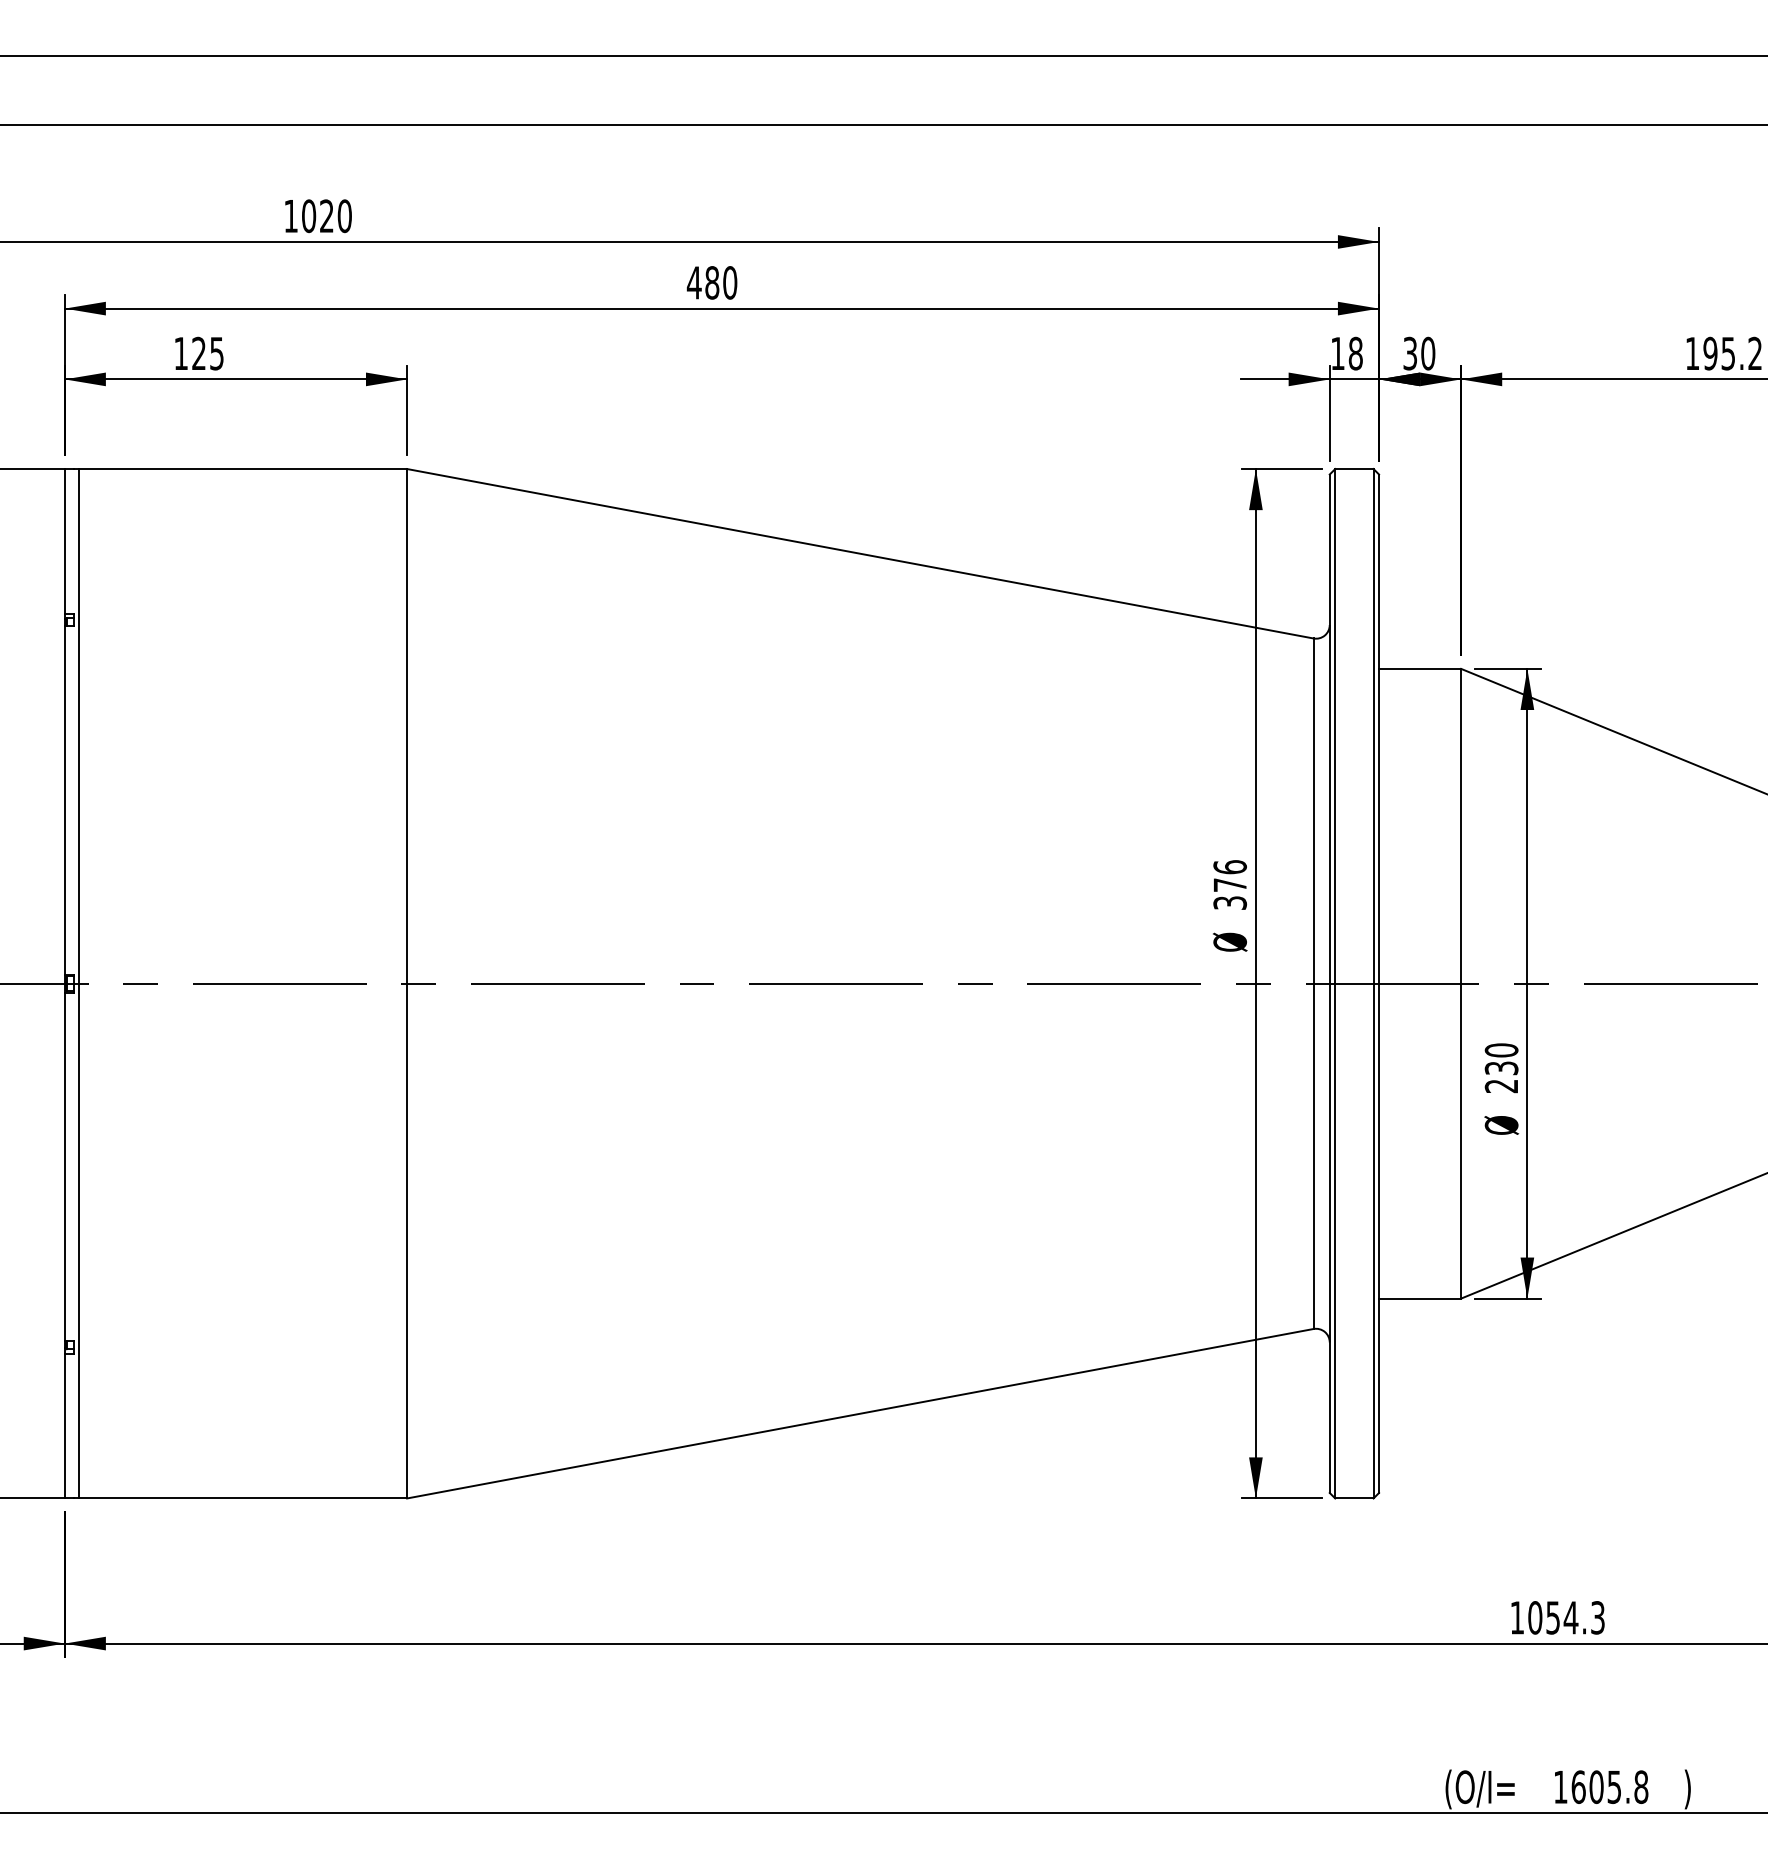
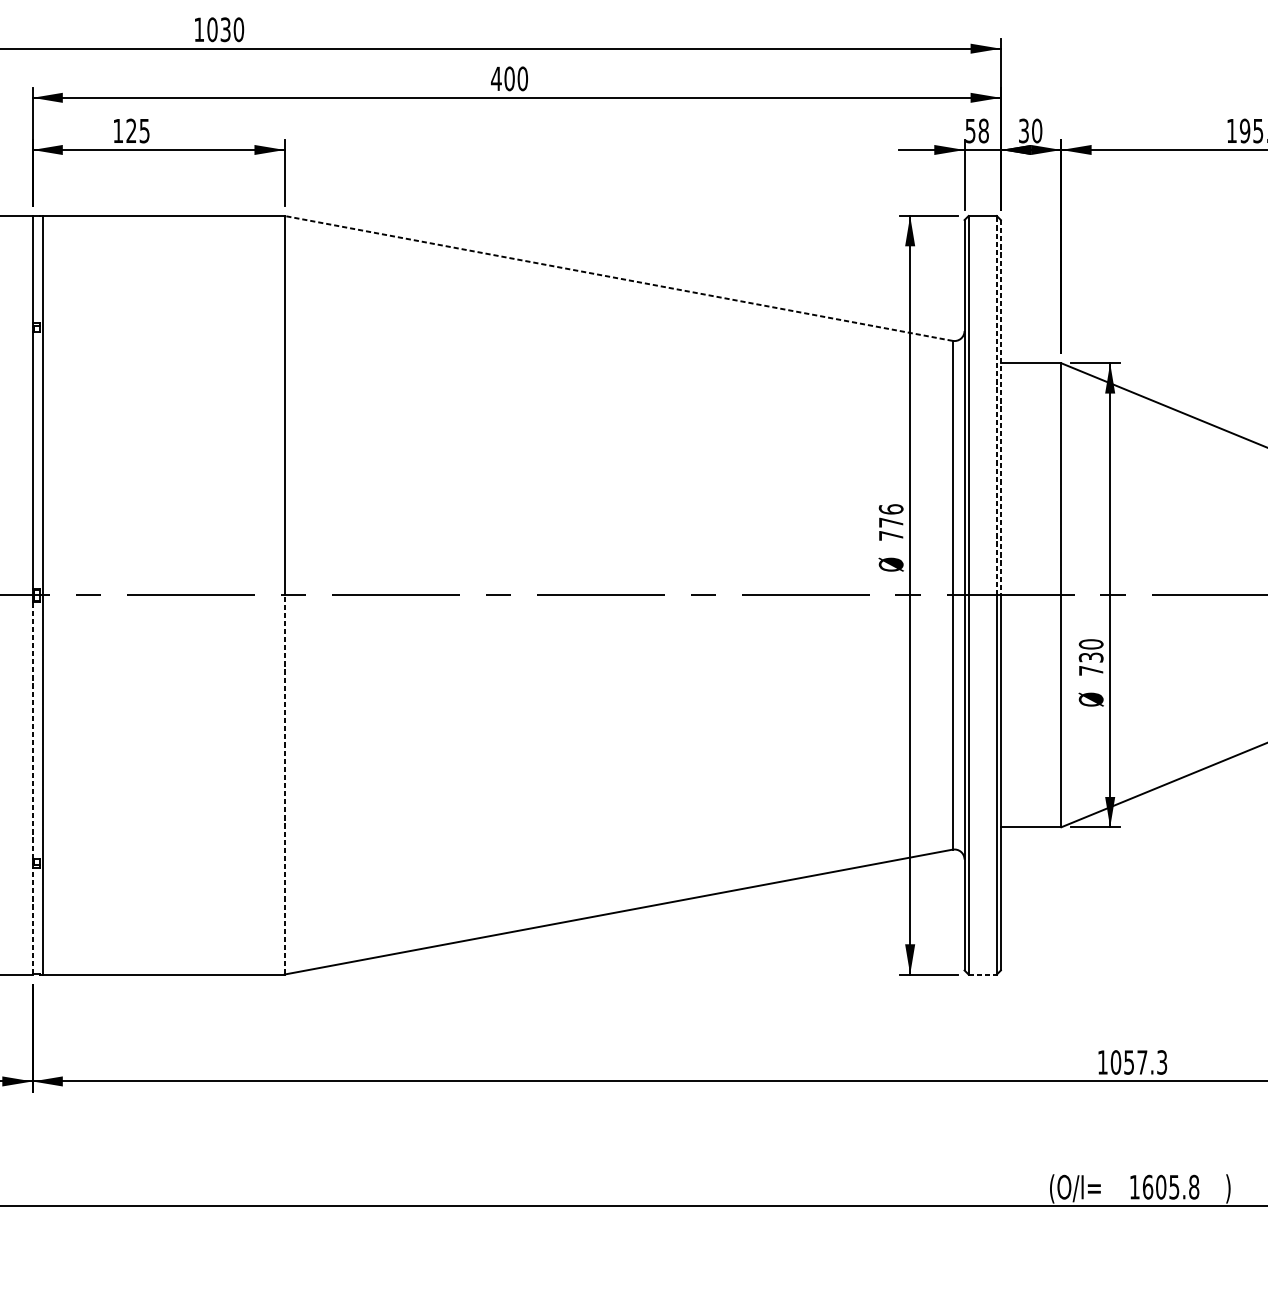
text: (326, 216) -> (225, 29), 1020 -> 1030
text: (712, 282) -> (509, 78), 480 -> 400
text: (1337, 353) -> (970, 130), 18 -> 58
line: (859, 553) -> (618, 278), solid -> dashed
line: (1373, 725) -> (996, 404), solid -> dashed
line: (1379, 729) -> (1001, 407), solid -> dashed
text: (1230, 902) -> (891, 535), 376 -> 776
text: (1500, 1086) -> (1090, 670), 230 -> 730
line: (64, 1166) -> (32, 729), solid -> dashed
line: (407, 1240) -> (285, 784), solid -> dashed
line: (64, 1425) -> (32, 920), solid -> dashed
line: (1354, 1498) -> (982, 974), solid -> dashed
text: (1570, 1617) -> (1141, 1062), 1054.3 -> 1057.3

